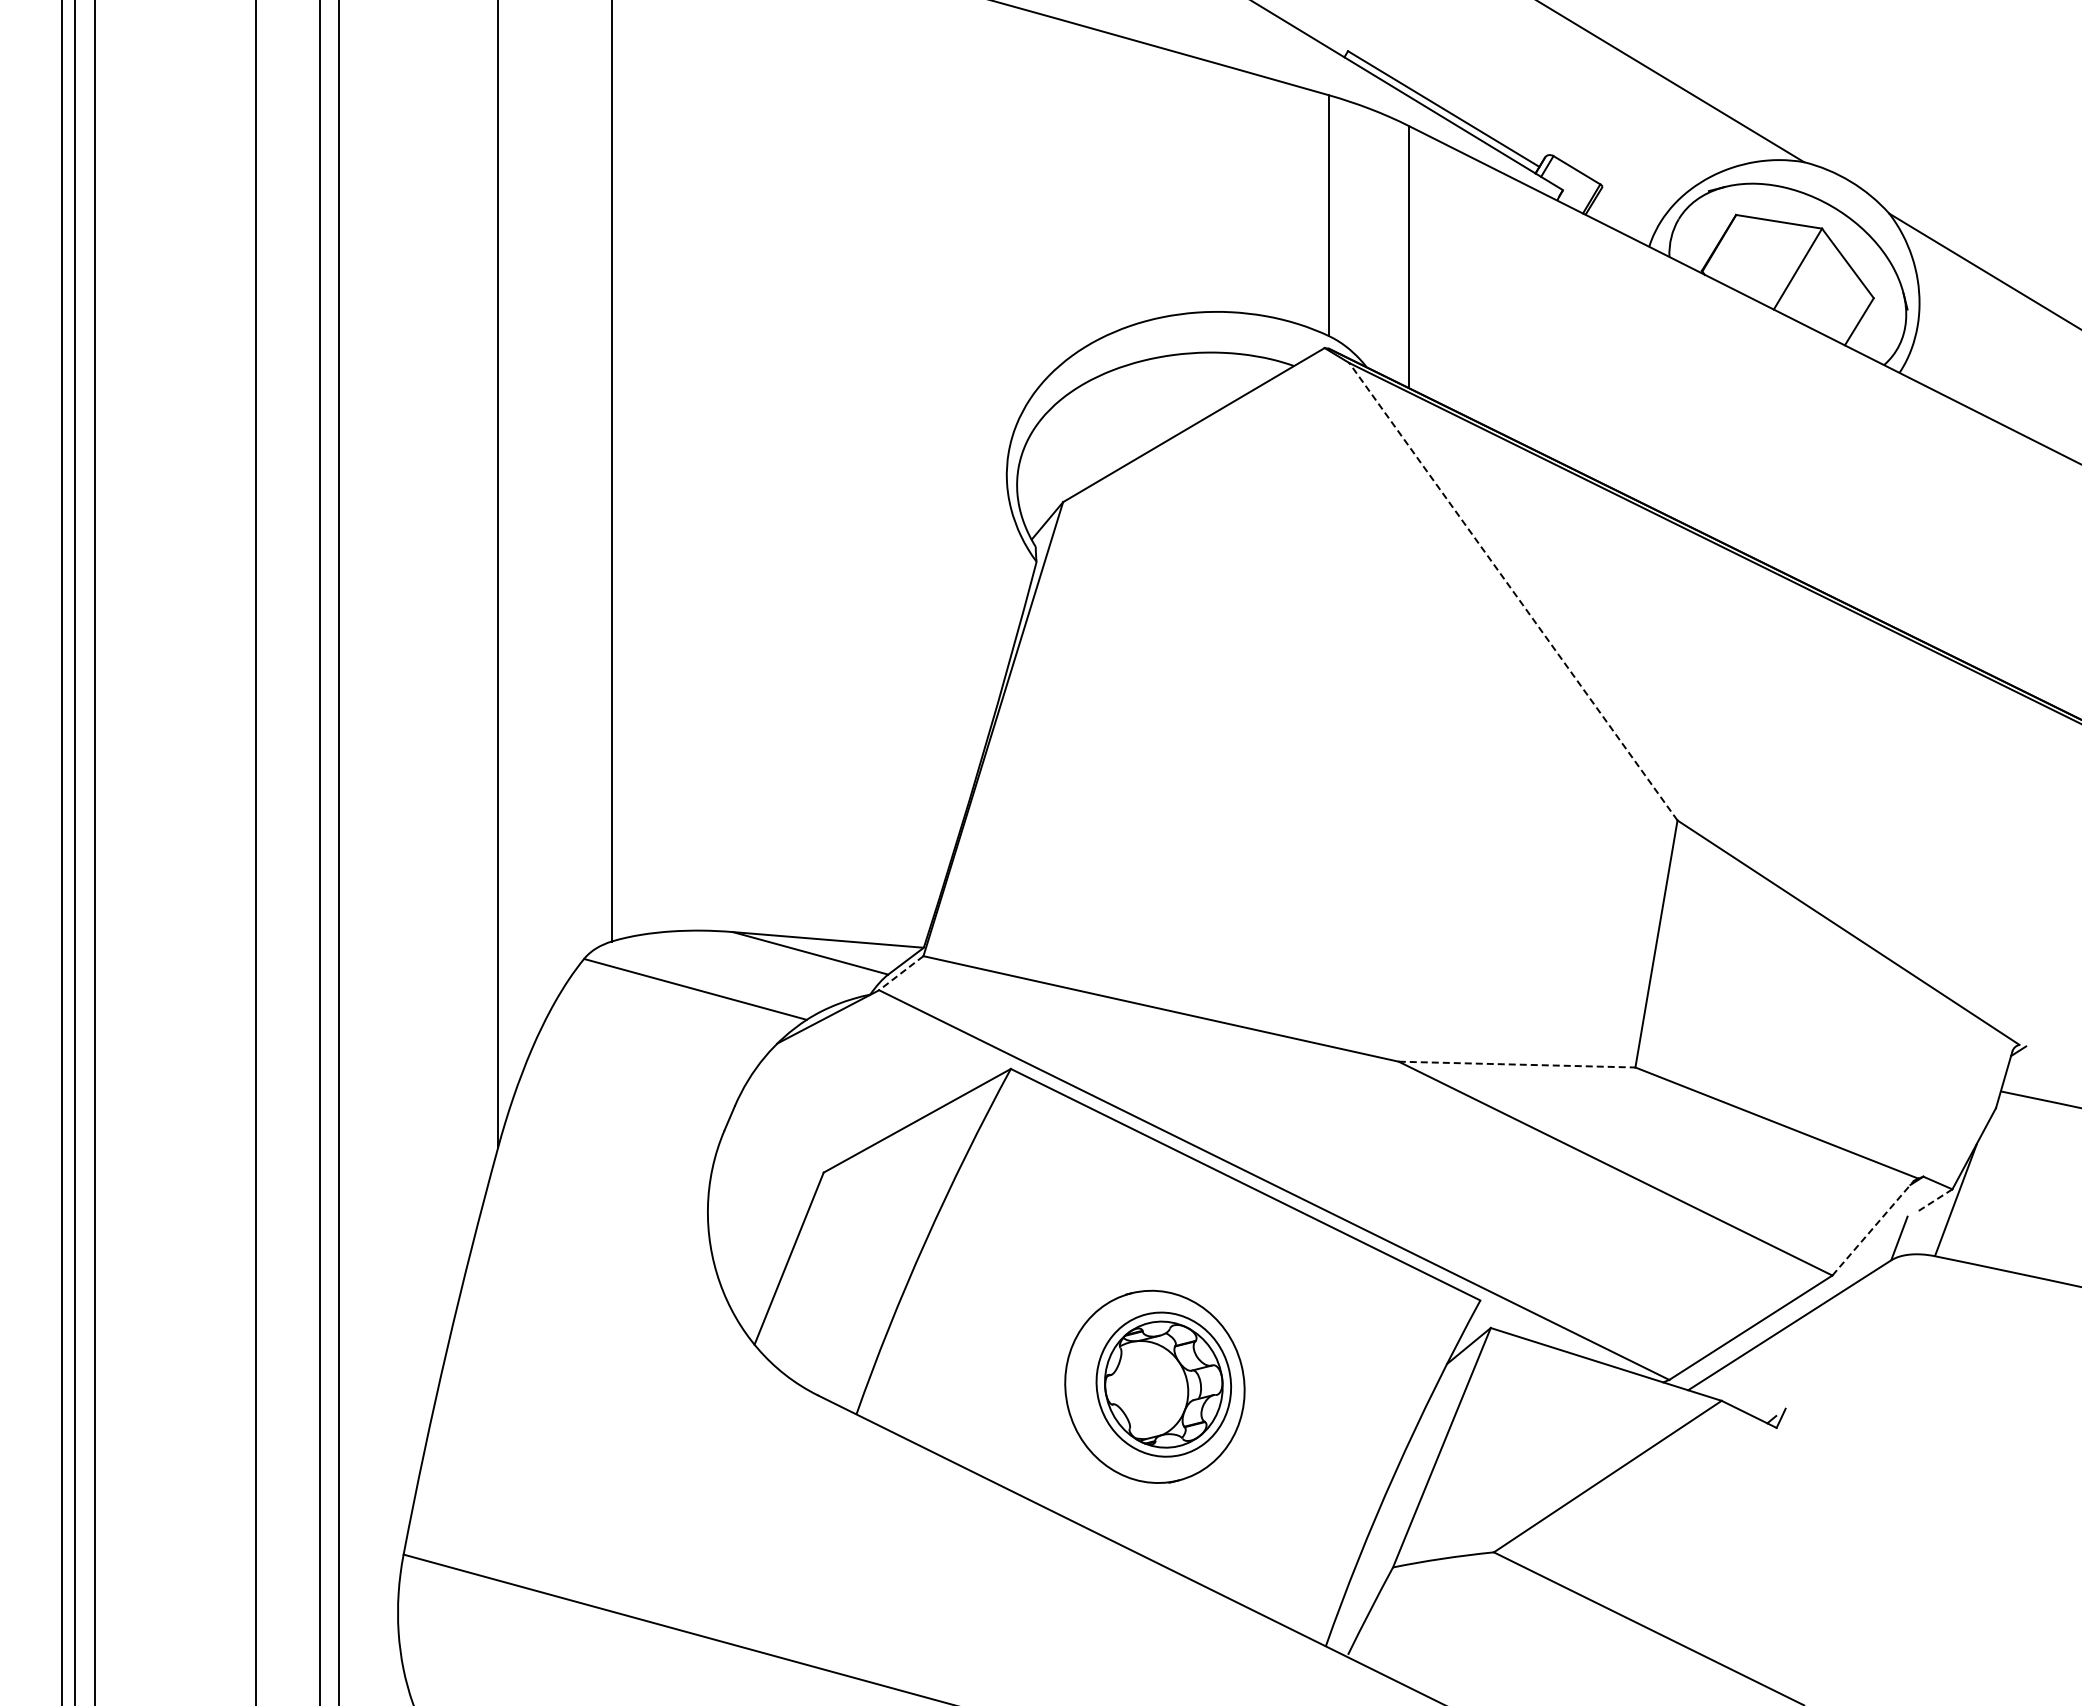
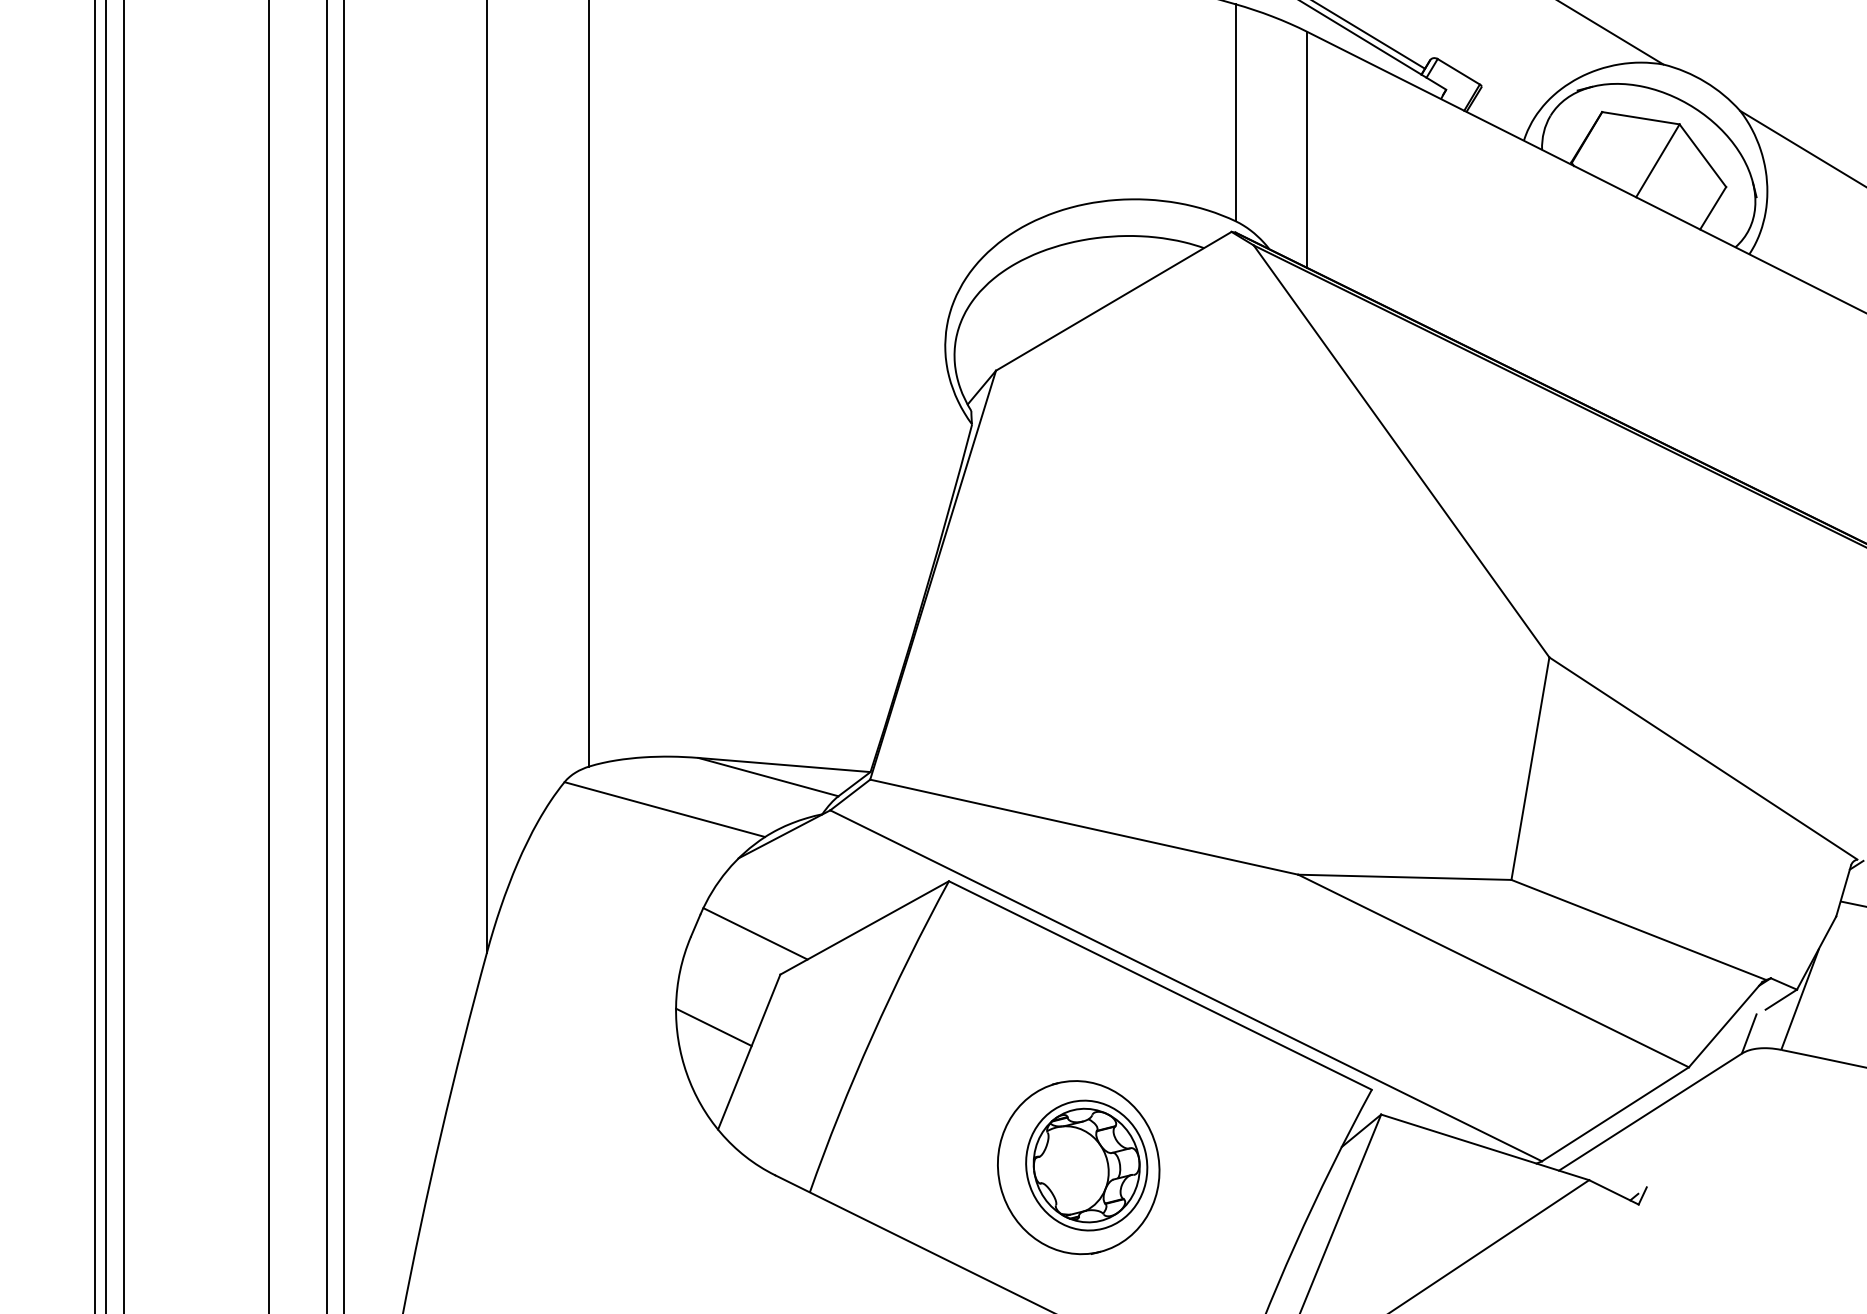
line: (1513, 591) -> (1401, 451), dashed -> solid
line: (901, 973) -> (850, 795), dashed -> solid
line: (1517, 1064) -> (1405, 877), dashed -> solid
line: (795, 1126) -> (754, 933), added
line: (1935, 1200) -> (1781, 999), dashed -> solid
line: (1873, 1228) -> (1725, 1024), dashed -> solid
line: (749, 1230) -> (713, 1026), added

